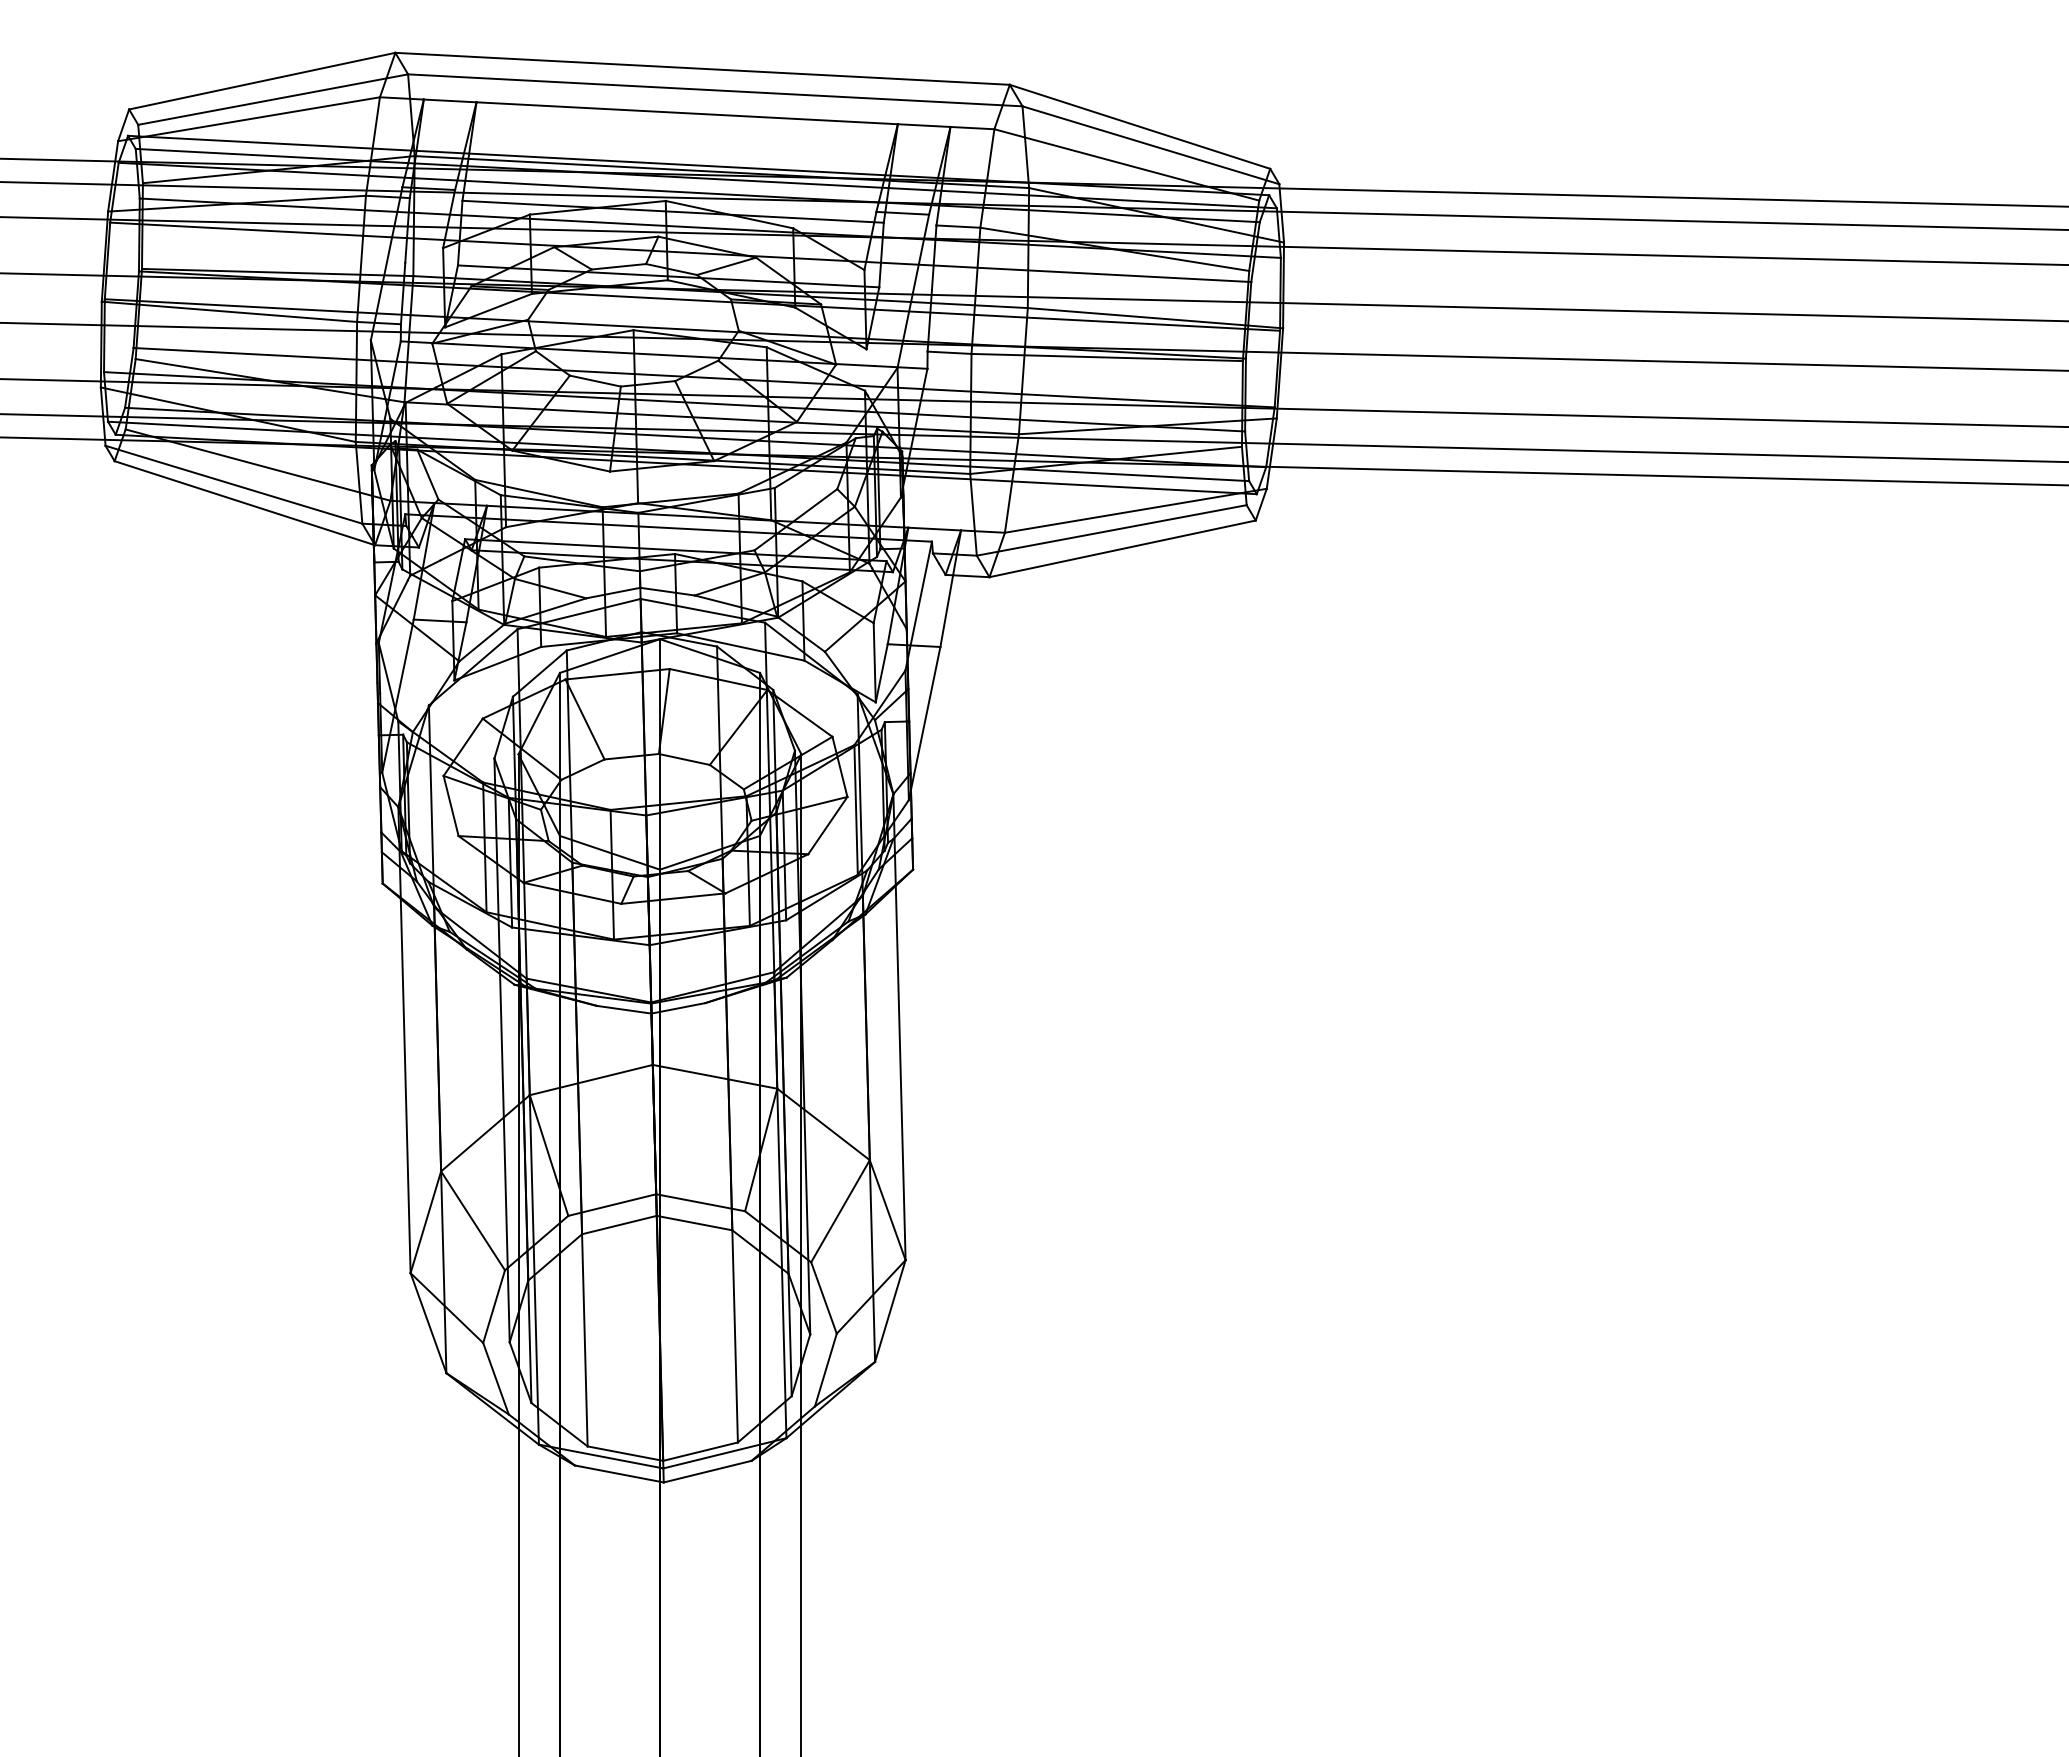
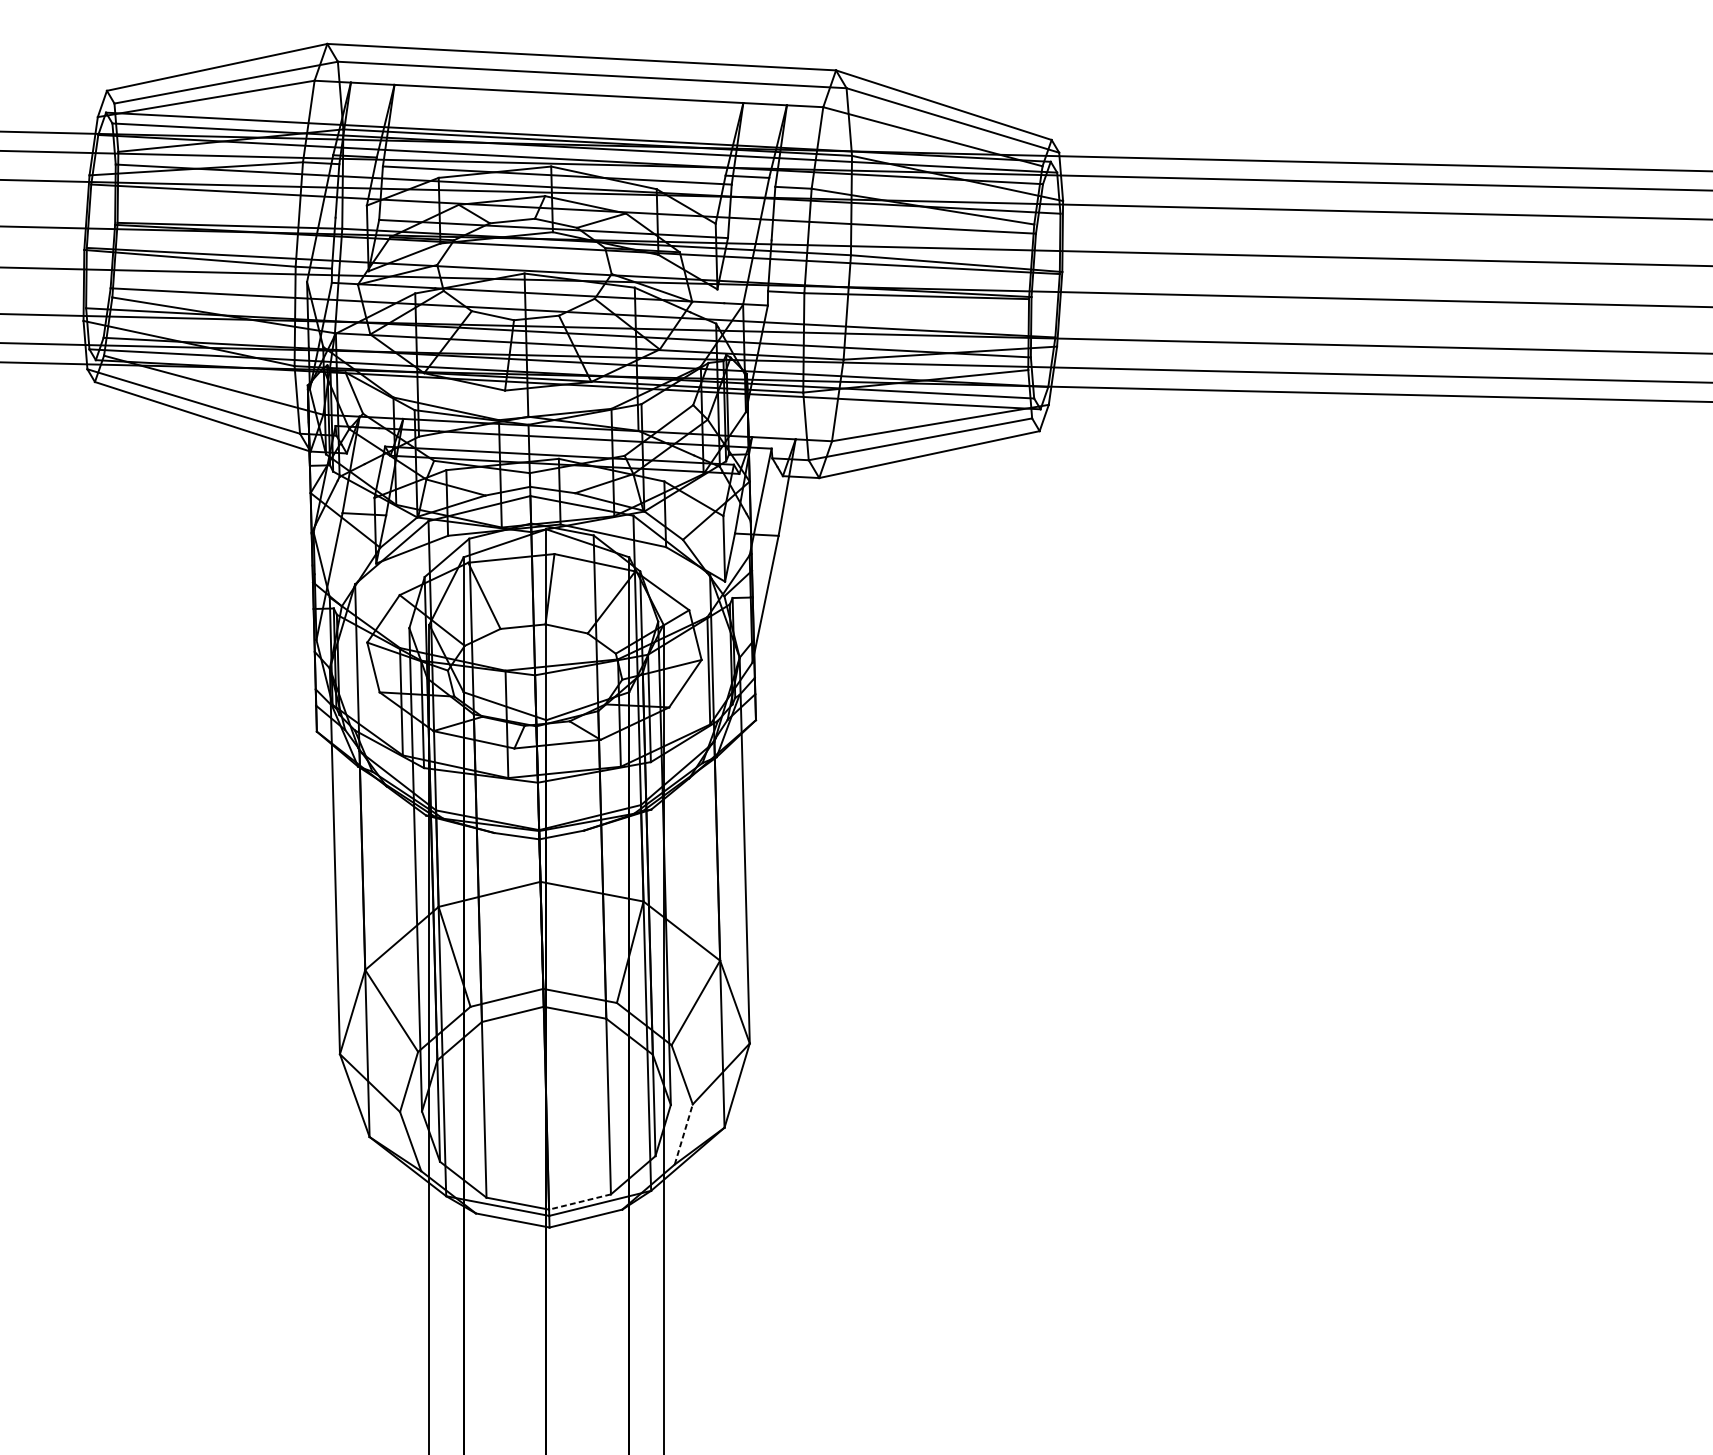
line: (825, 1370) -> (683, 1134), solid -> dashed
line: (700, 1451) -> (579, 1201), solid -> dashed

